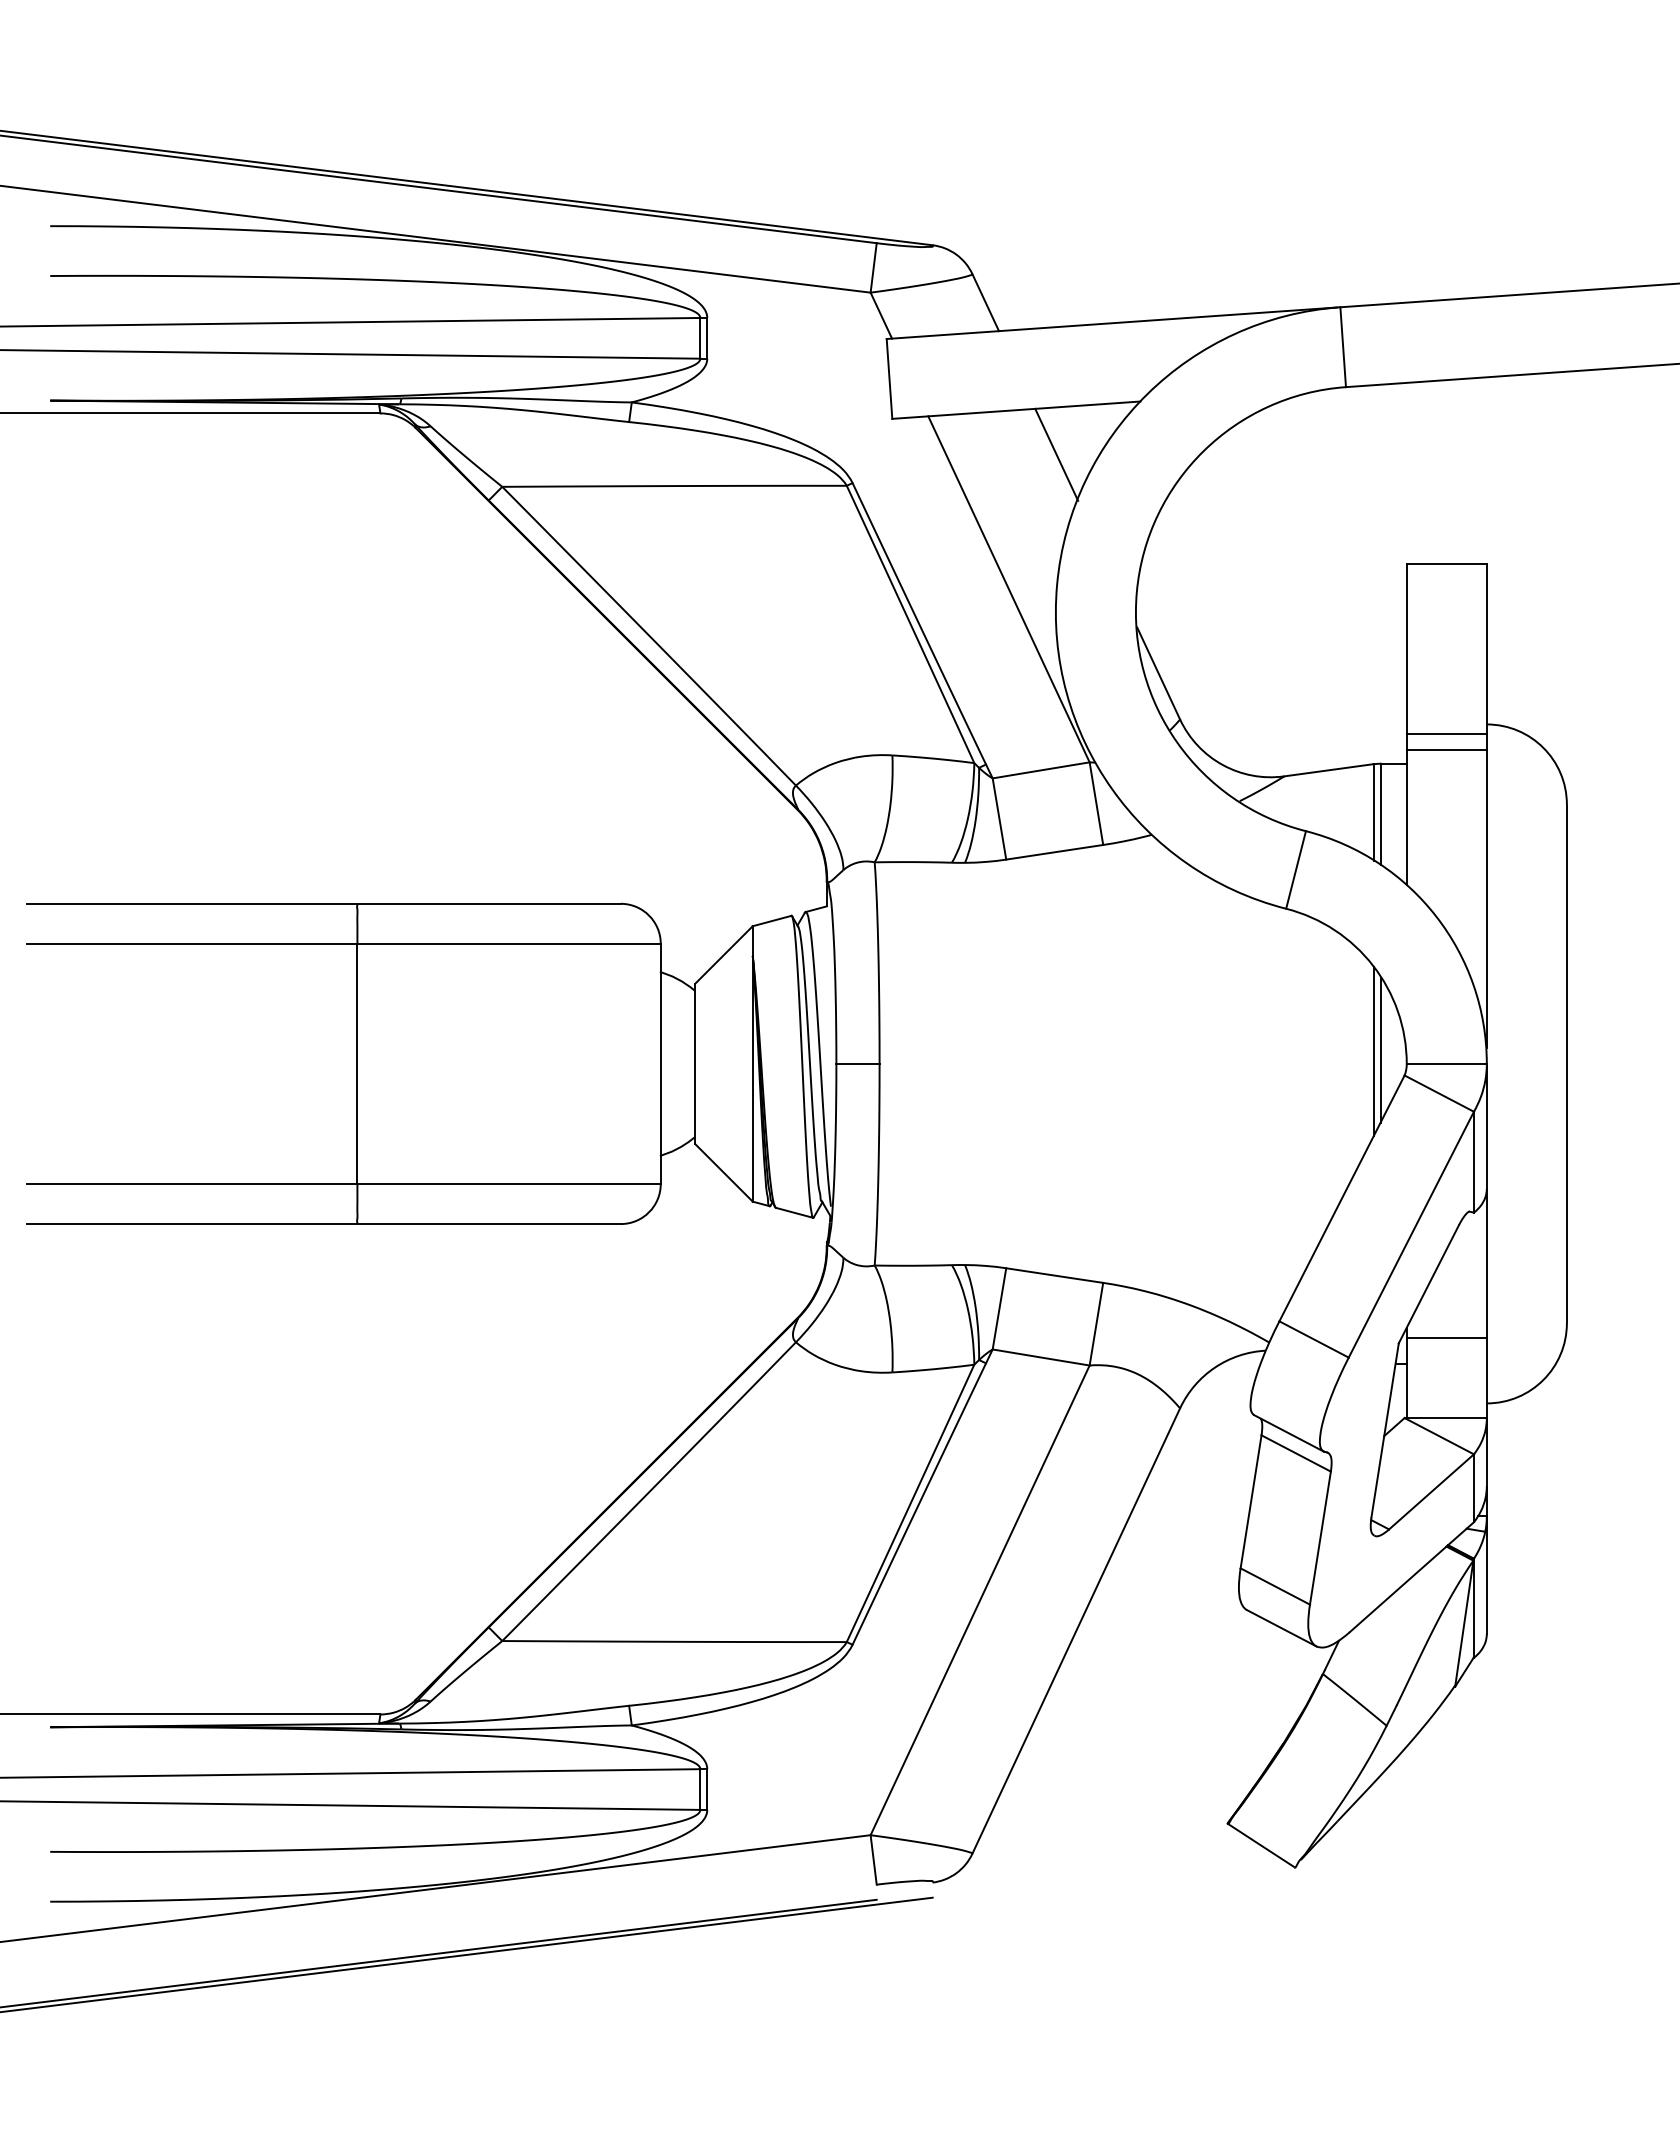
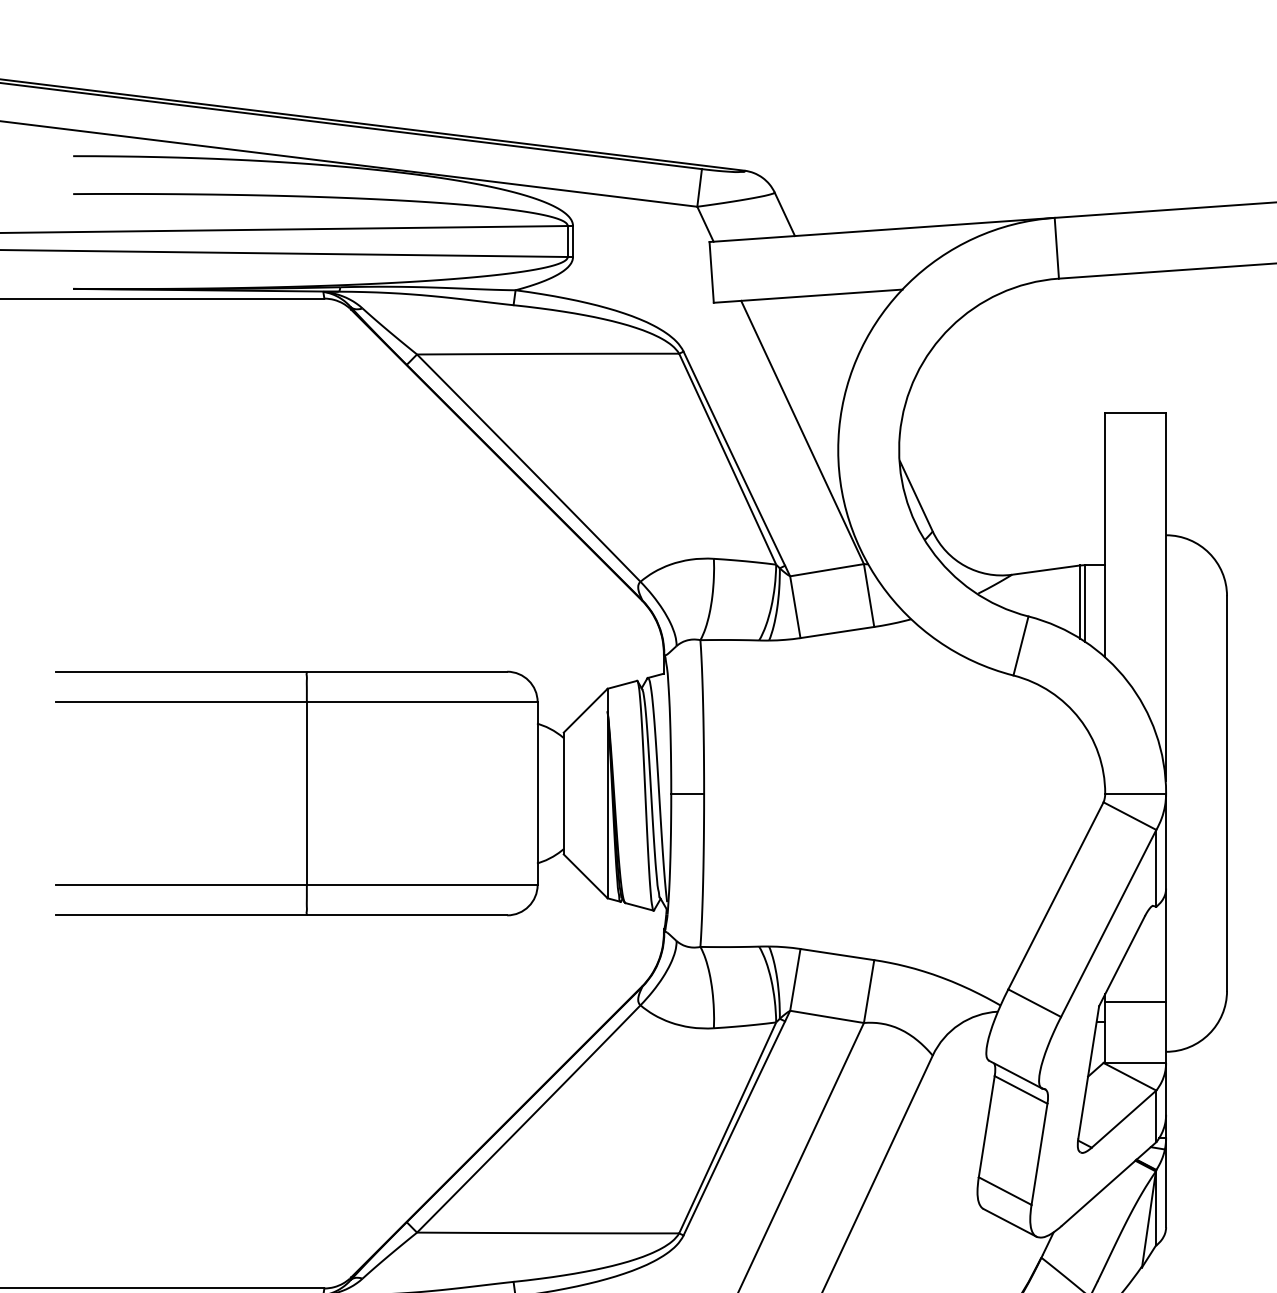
line: (1056, 454) -> (838, 329), removed
line: (1446, 734) -> (1135, 542), removed
line: (1446, 750) -> (1135, 555), removed
line: (1380, 1049) -> (1085, 782), removed
line: (1373, 1051) -> (1079, 784), removed

